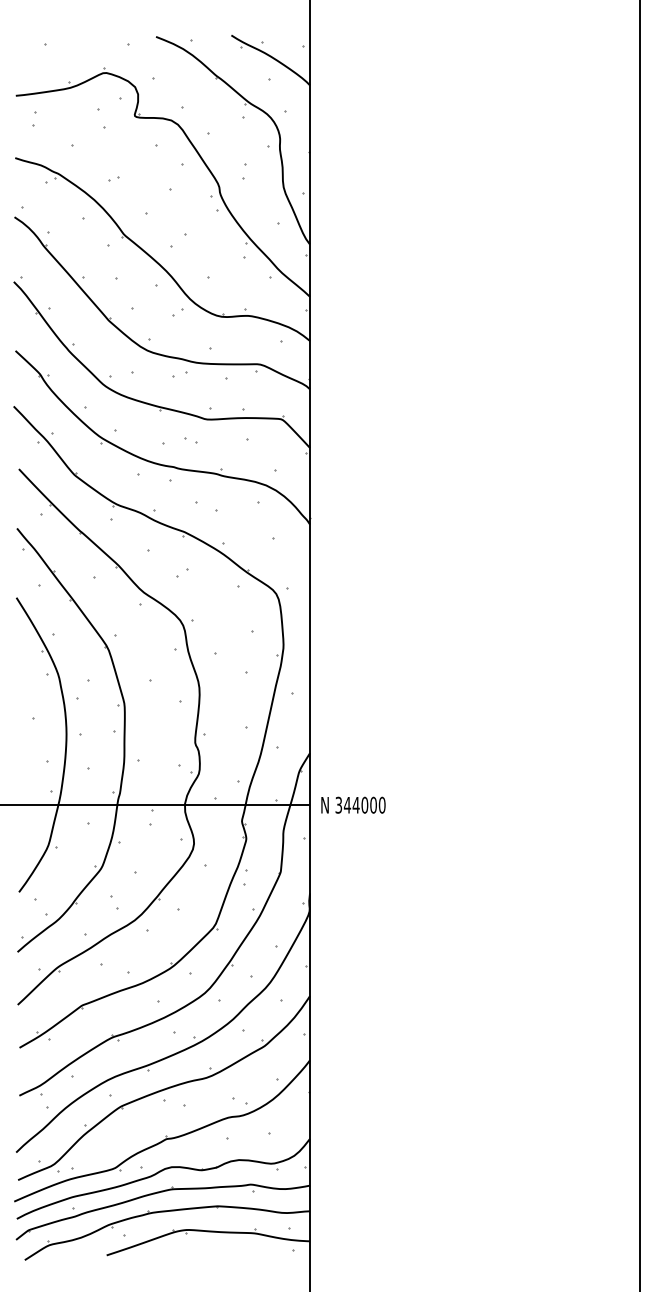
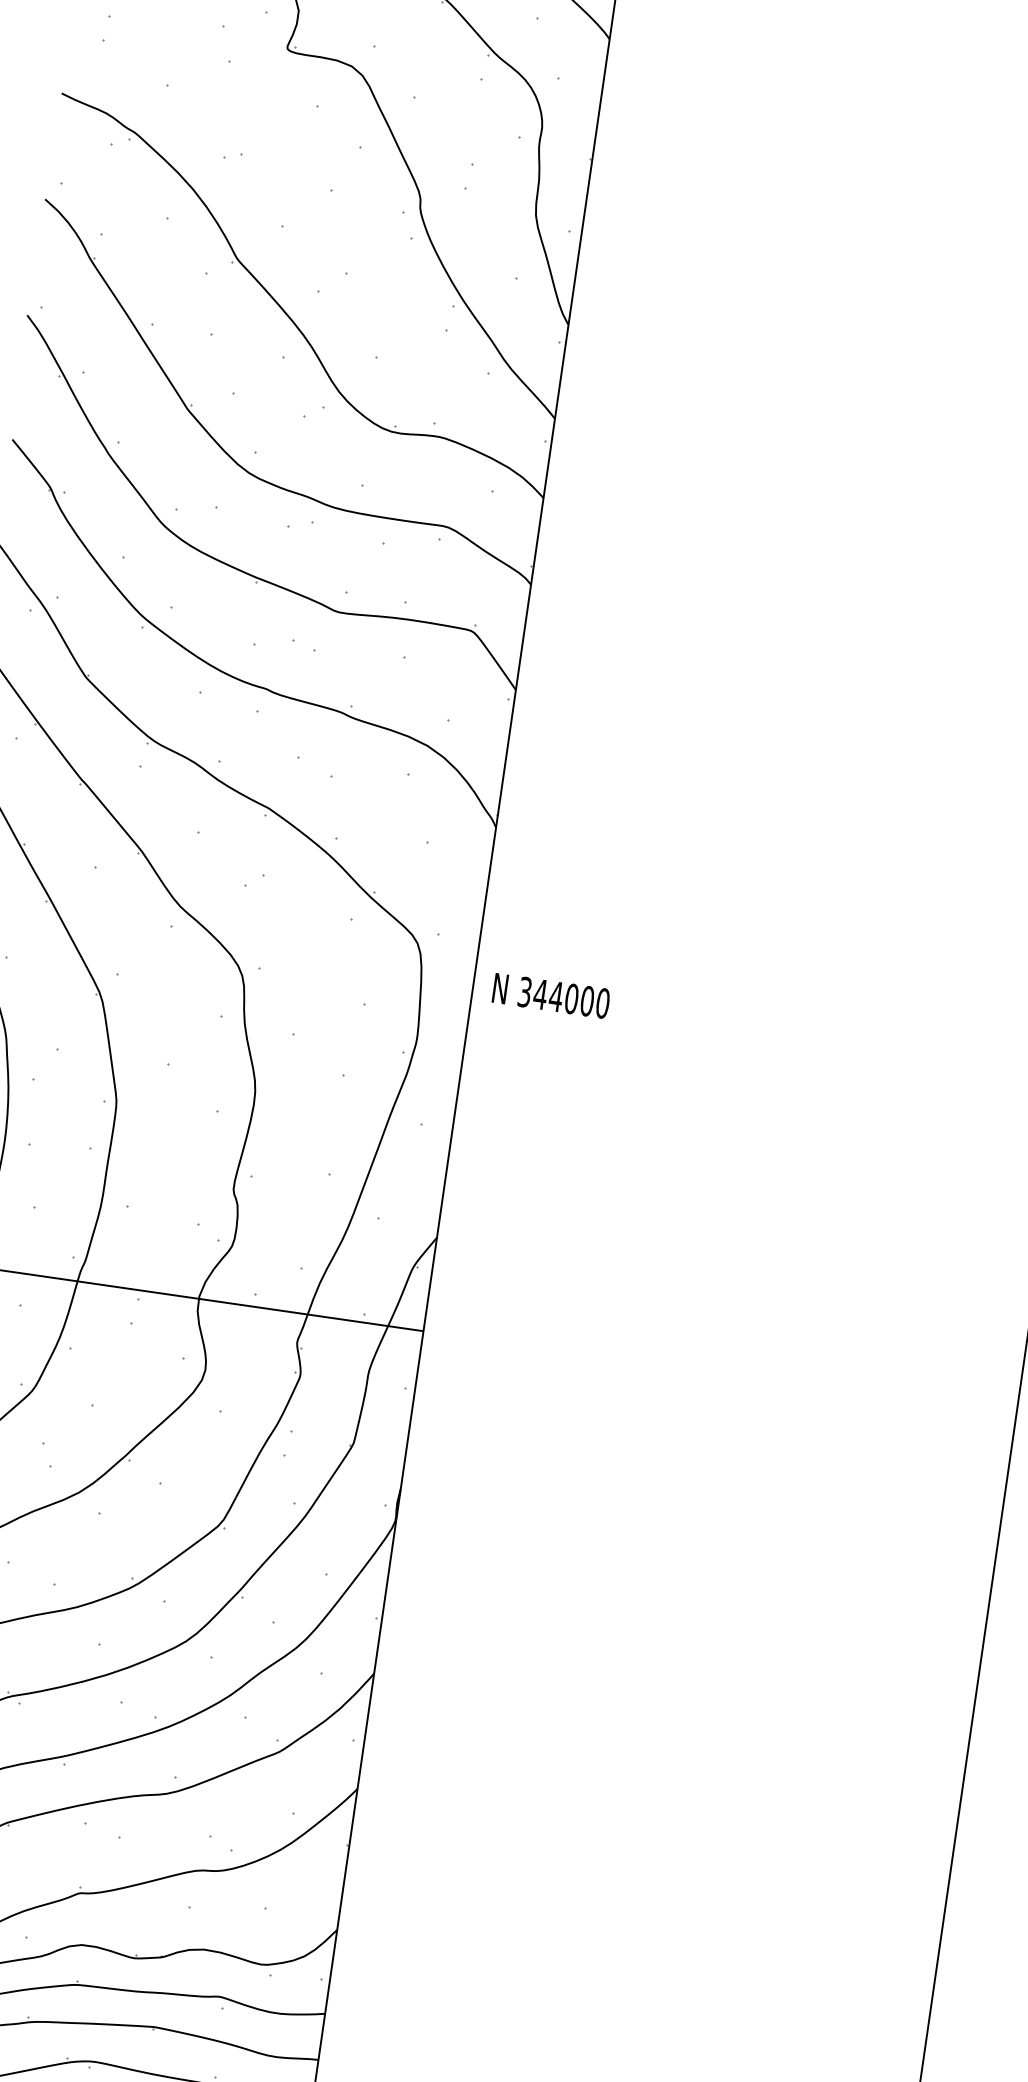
text: (353, 804) -> (551, 994), moved

